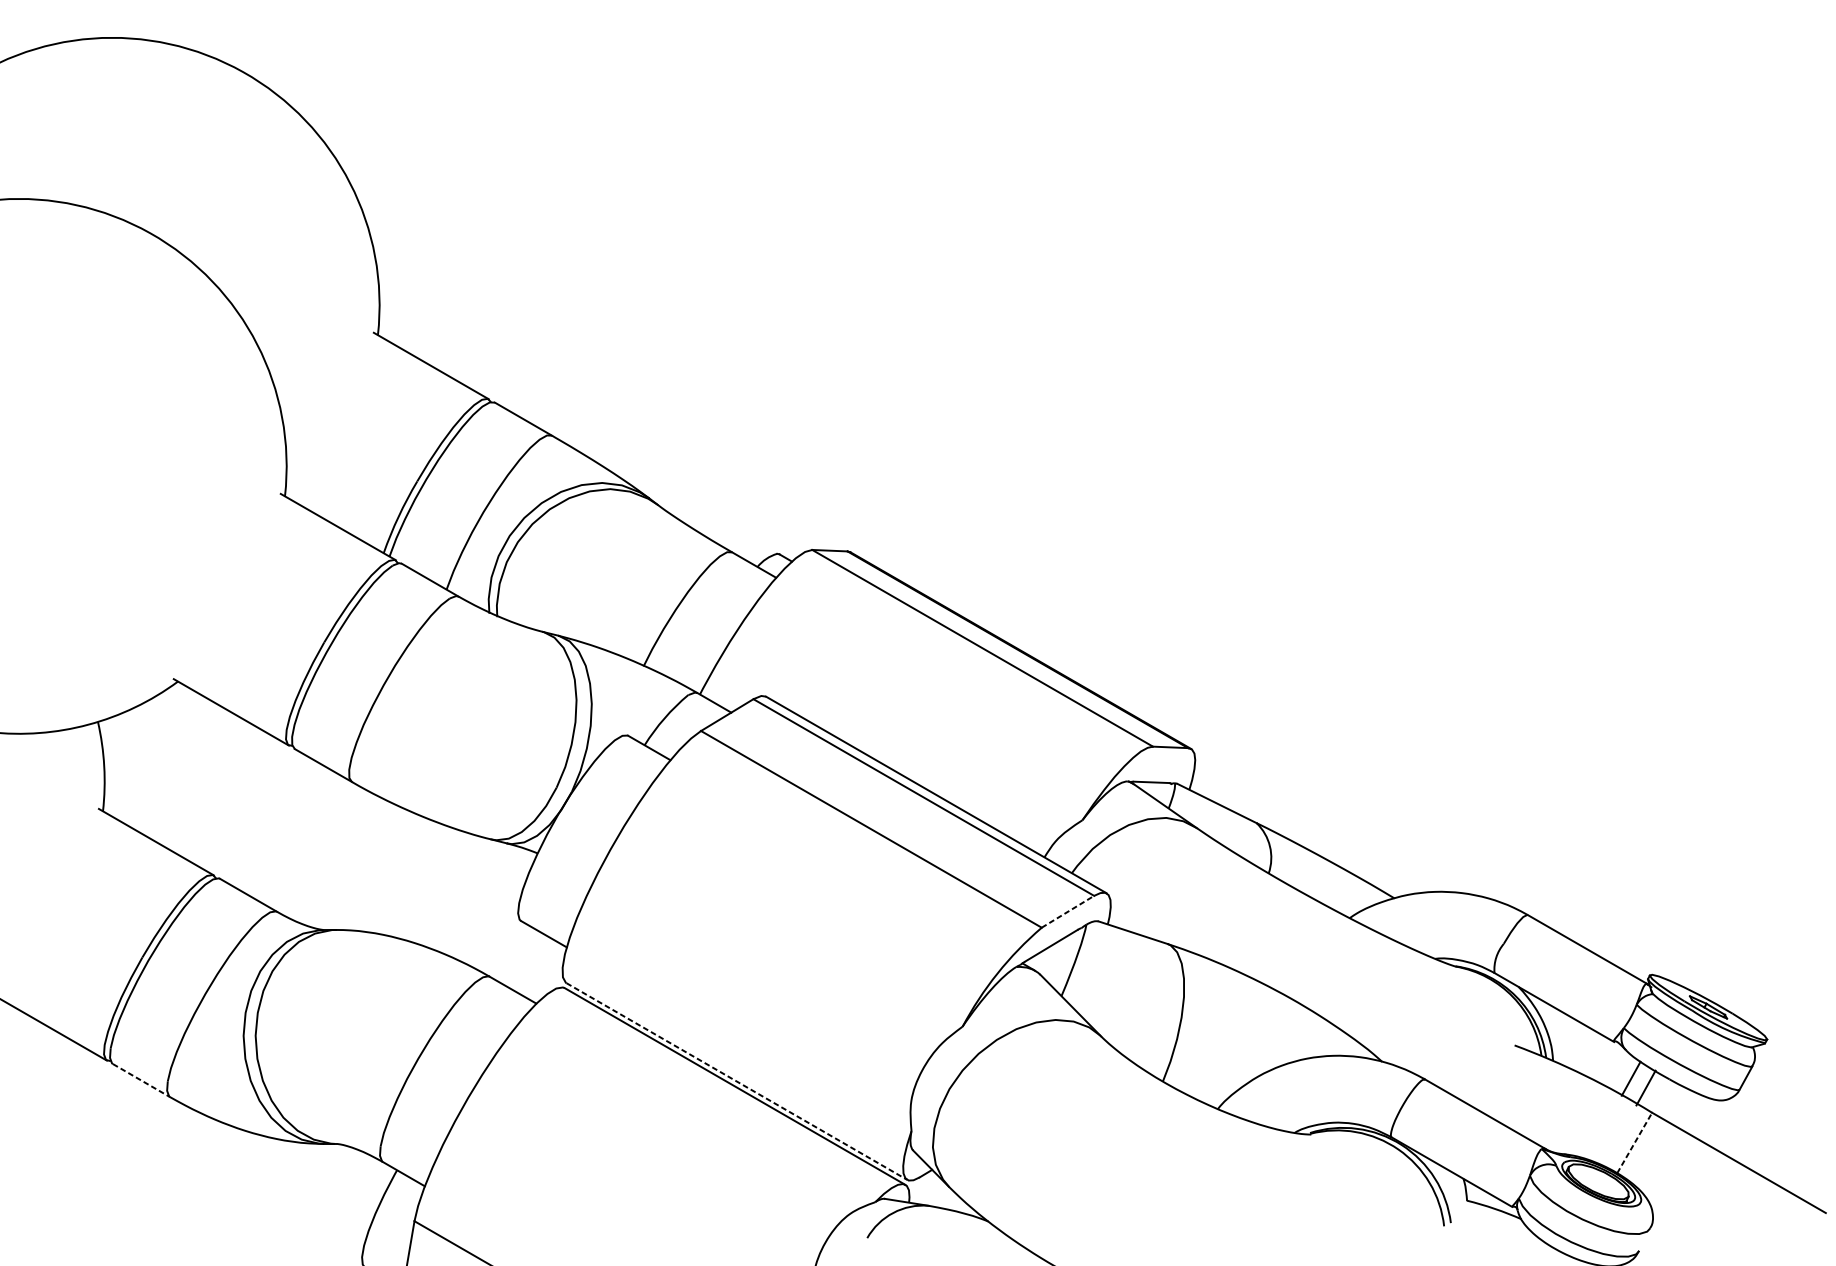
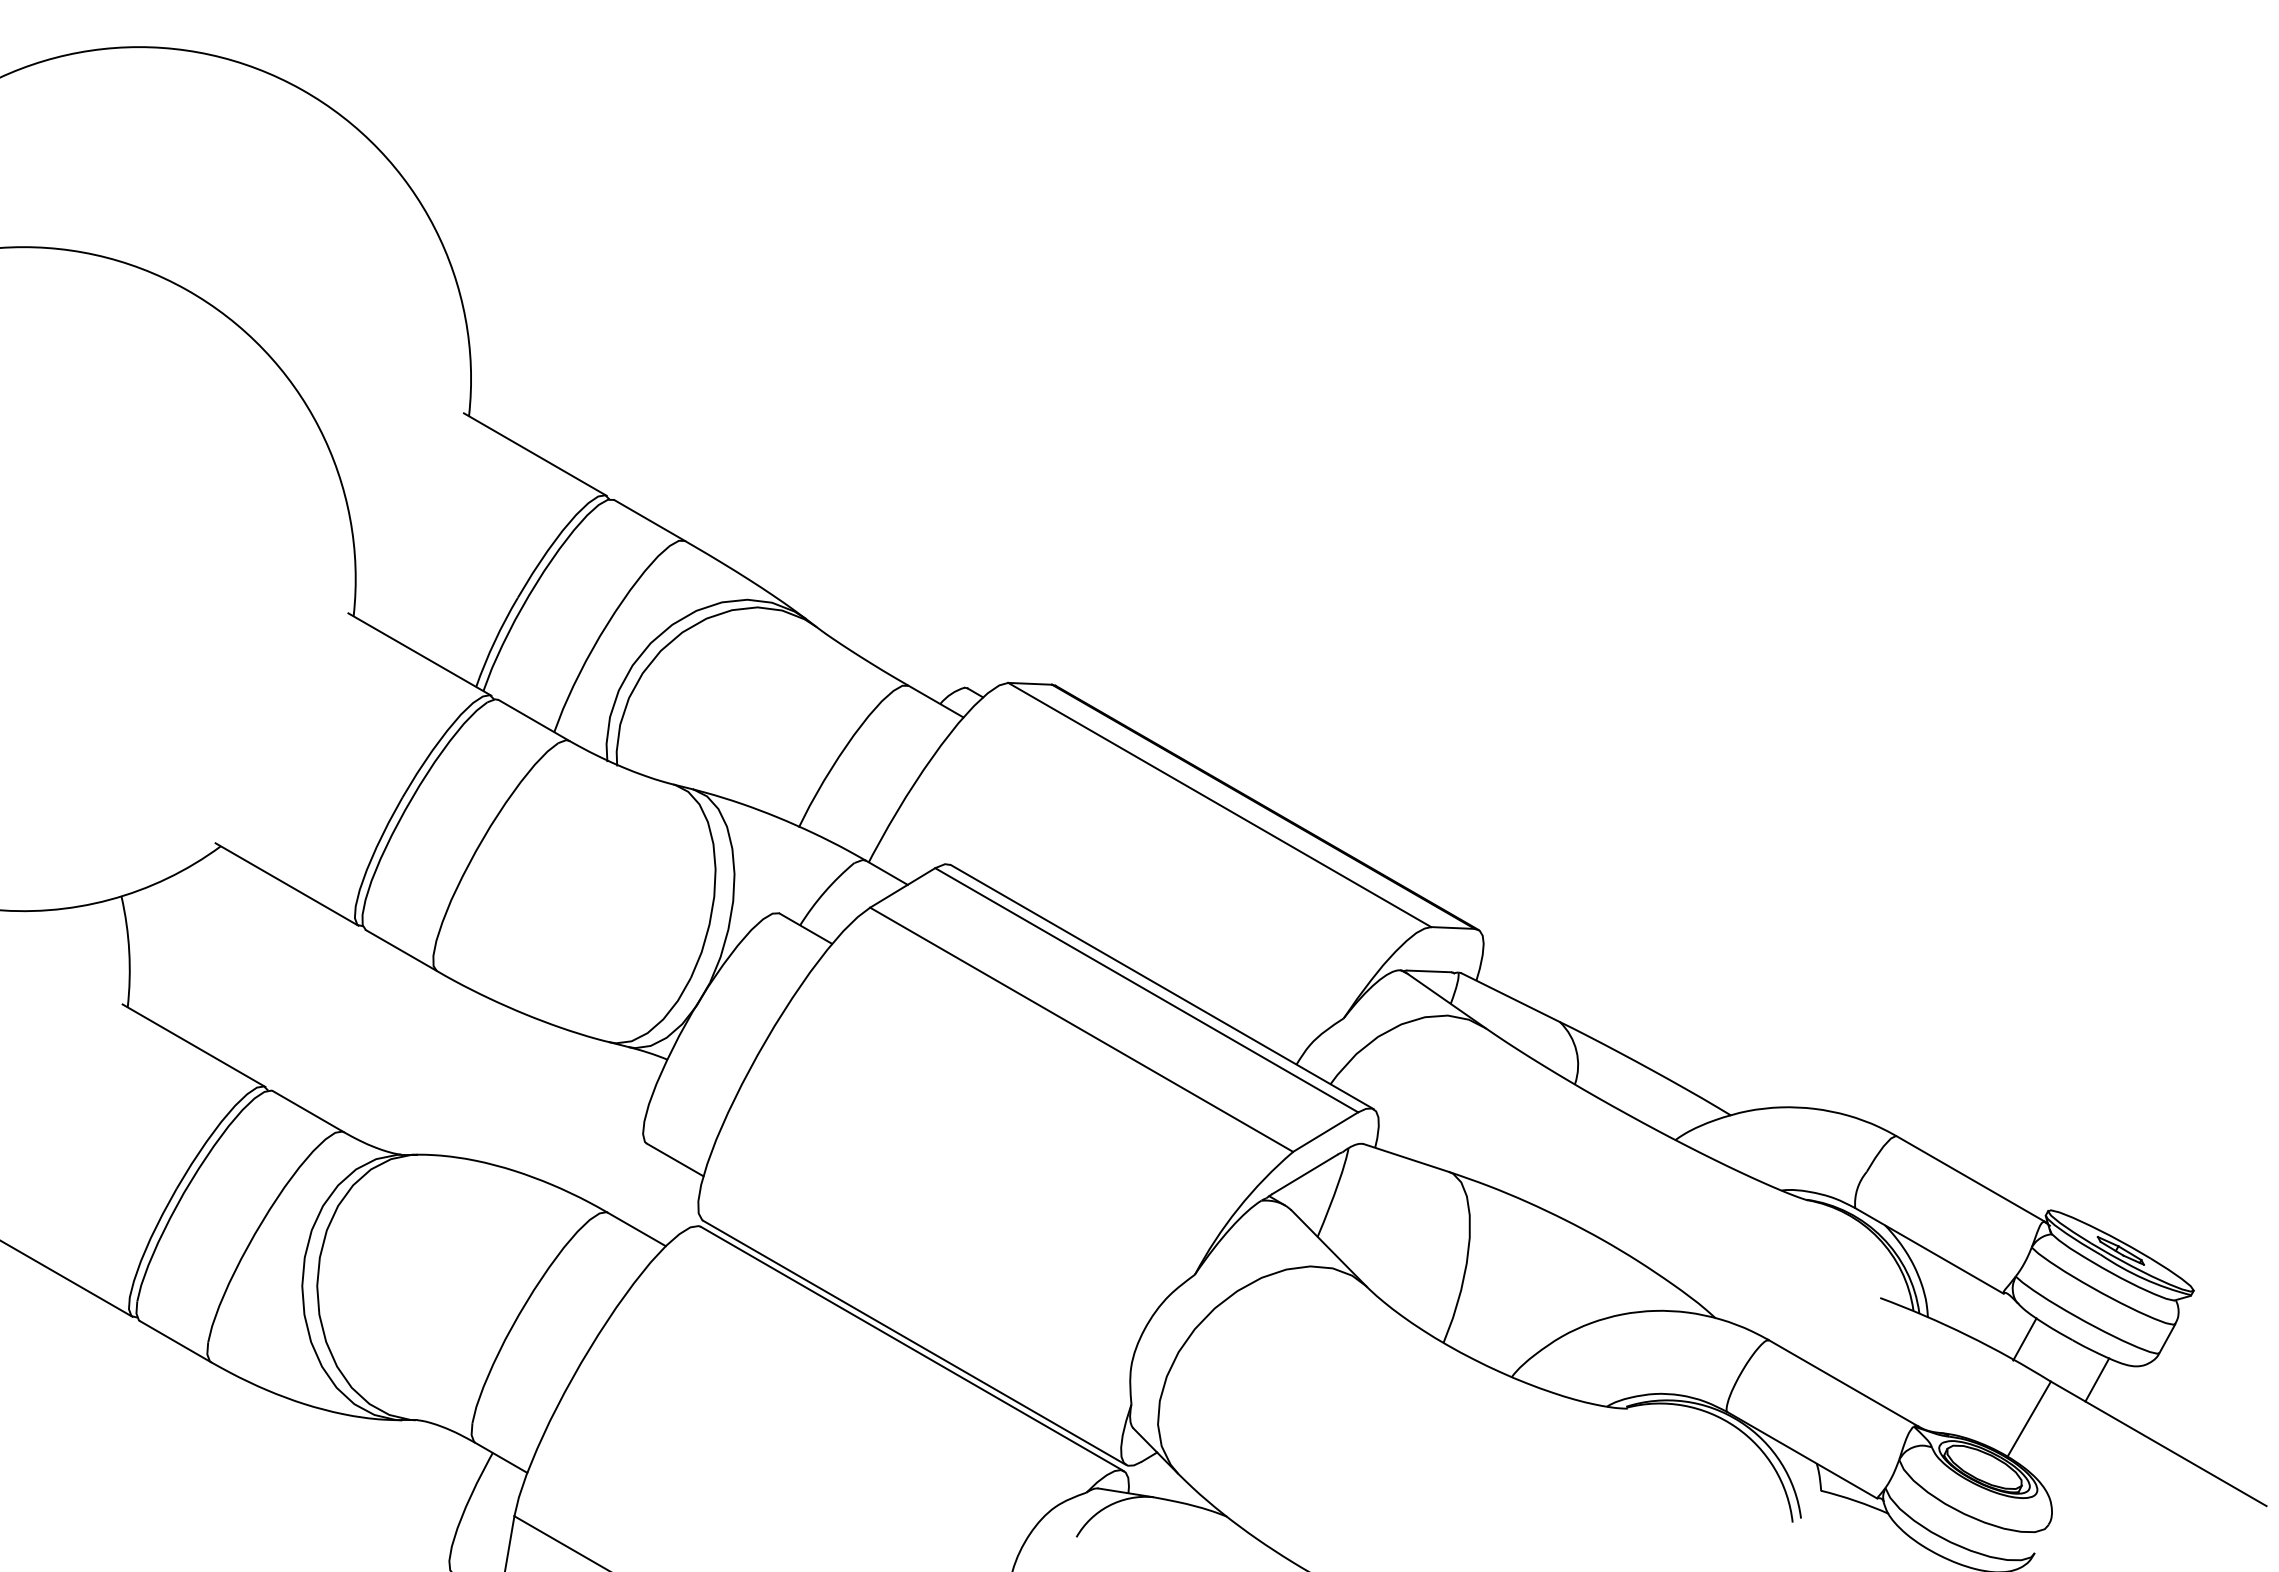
line: (1068, 911) -> (1326, 1131), dashed -> solid
line: (141, 1080) -> (175, 1341), dashed -> solid
line: (737, 1082) -> (915, 1343), dashed -> solid
line: (1646, 1087) -> (2097, 1379), moved
line: (1634, 1142) -> (2029, 1418), dashed -> solid

